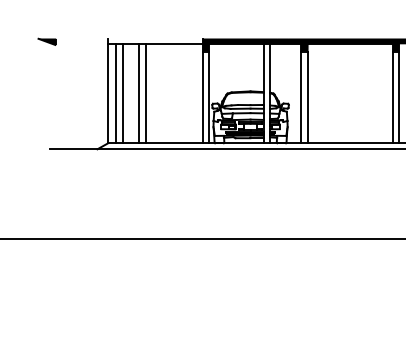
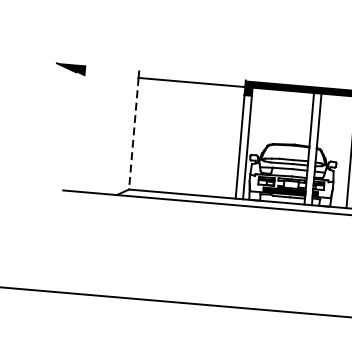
part: (46, 41) -> (69, 68), size x1.4
line: (107, 93) -> (133, 133), solid -> dashed
line: (116, 93) -> (143, 134), removed
line: (123, 93) -> (151, 134), removed
line: (139, 93) -> (169, 136), removed
line: (146, 93) -> (177, 137), removed

